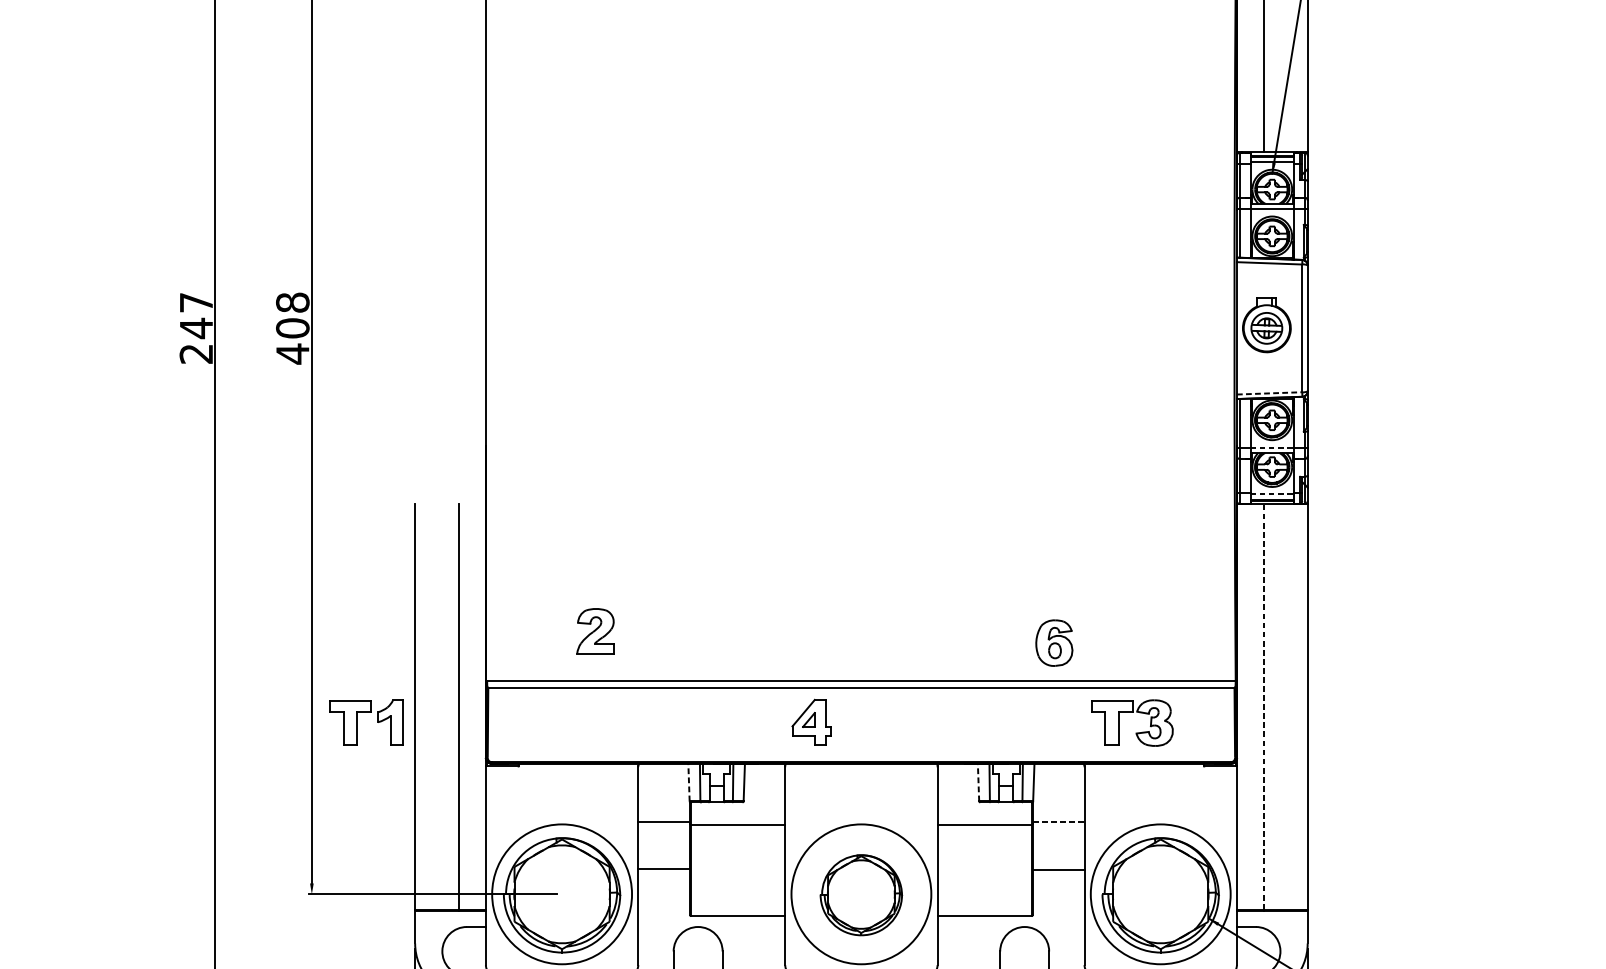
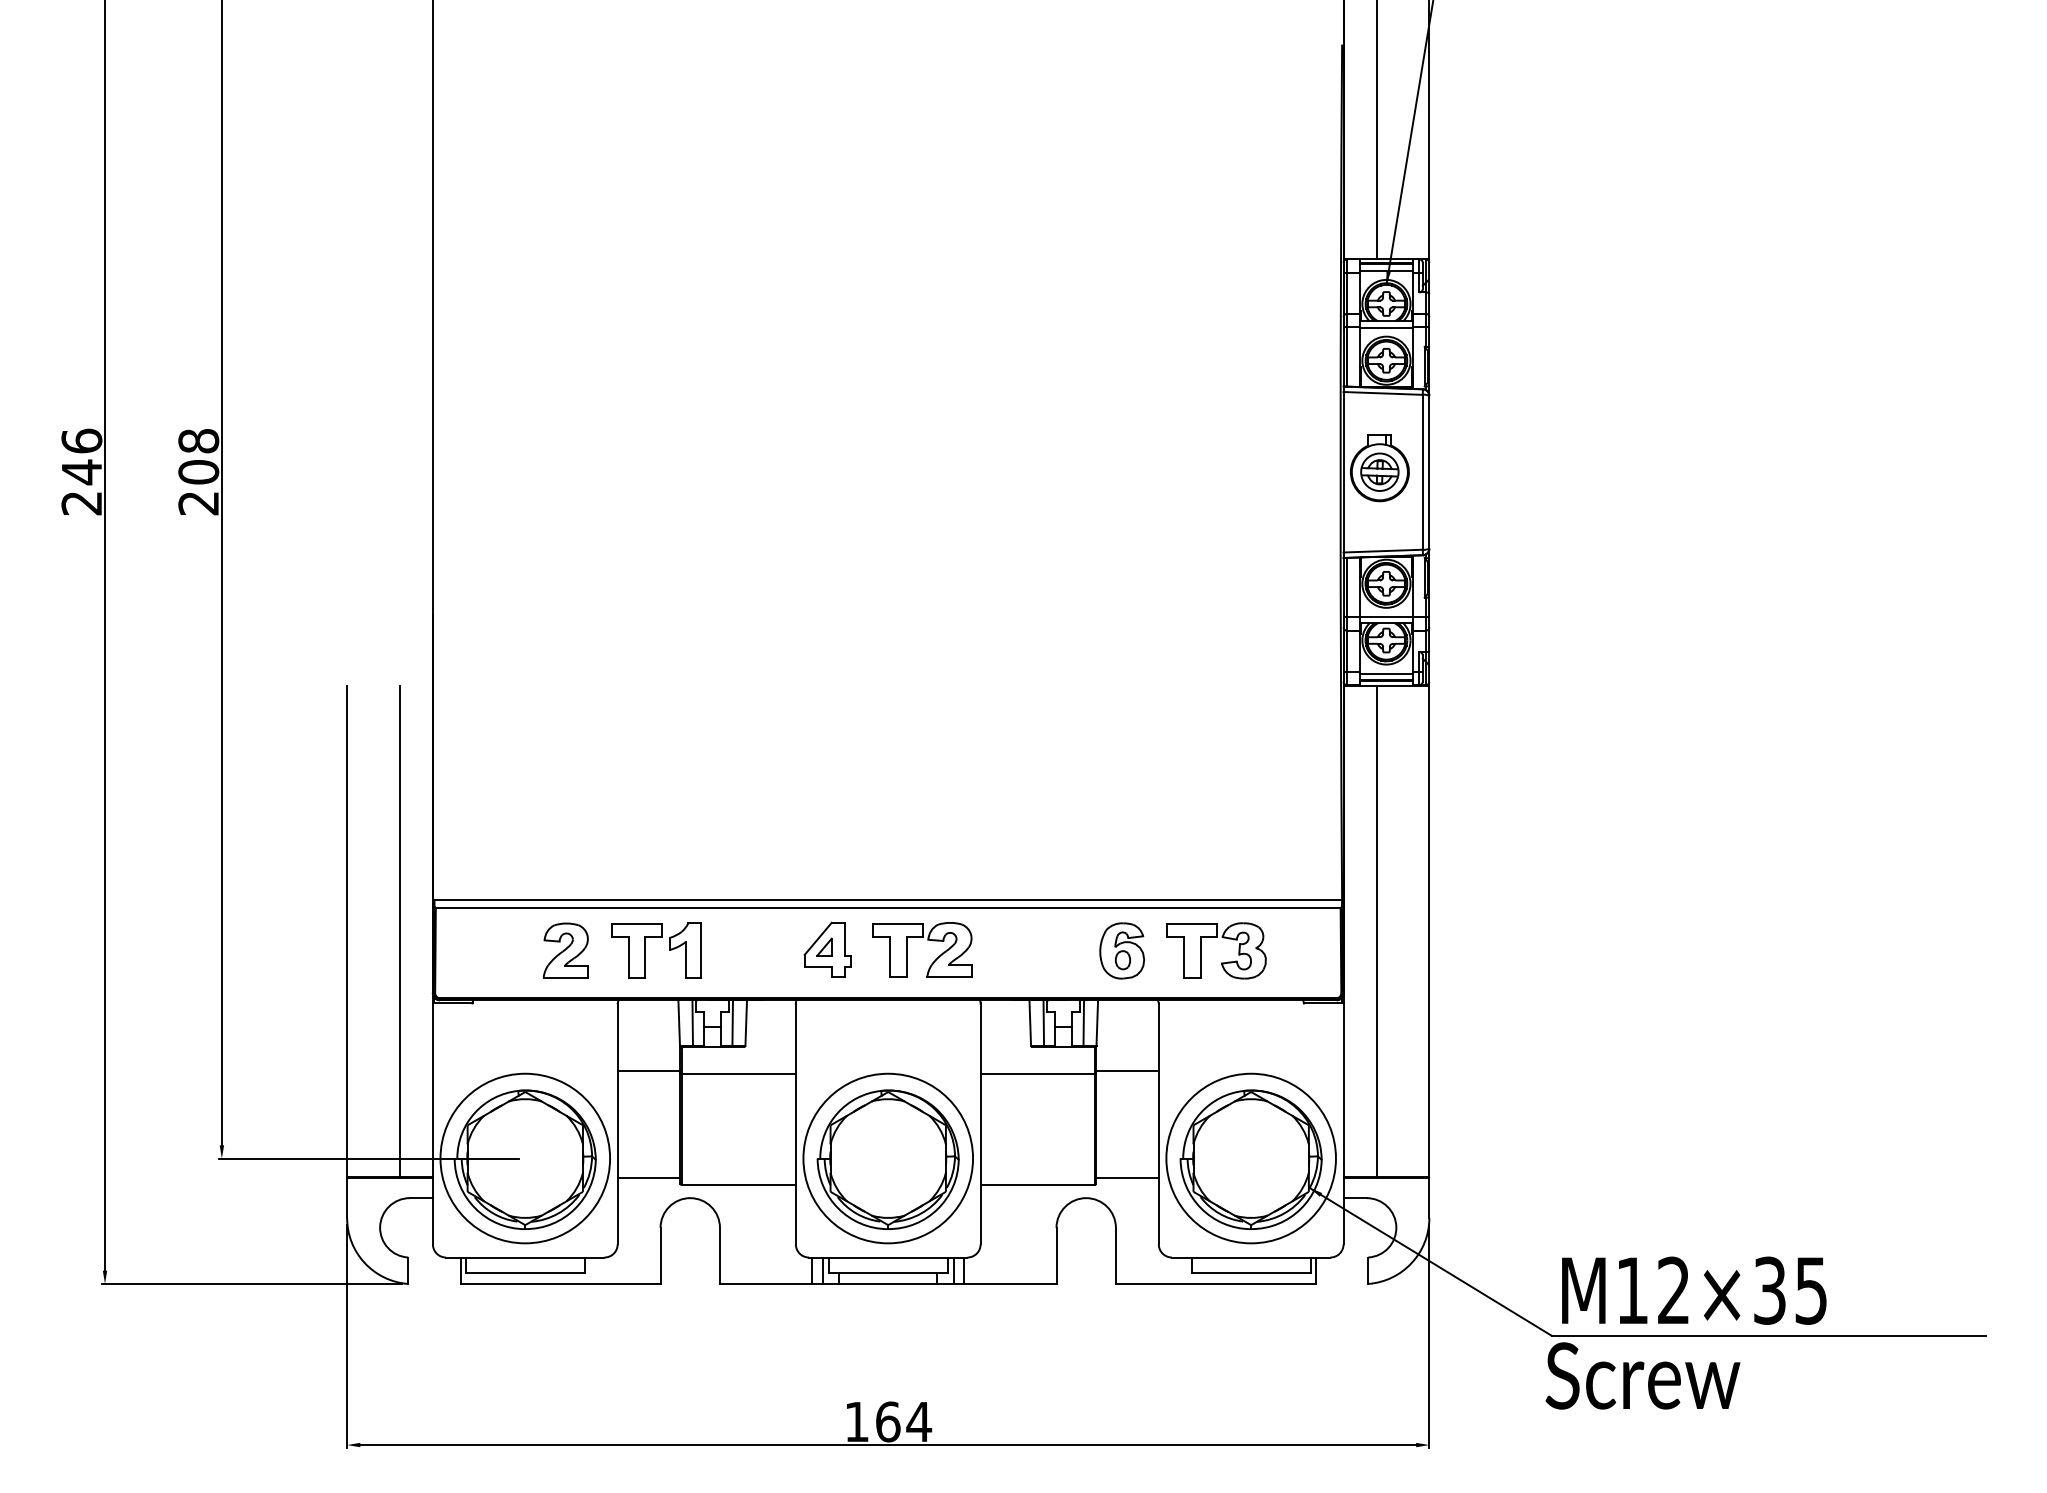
text: (196, 302) -> (81, 440), 247 -> 246
text: (292, 354) -> (198, 503), 408 -> 208
line: (1269, 393) -> (1383, 551), dashed -> solid
line: (1272, 447) -> (1386, 616), dashed -> solid
line: (1272, 494) -> (1386, 673), dashed -> solid
part: (595, 631) -> (565, 950), moved
part: (1054, 642) -> (1122, 950), moved
line: (1264, 707) -> (1376, 931), dashed -> solid
part: (893, 714) -> (927, 940), added
part: (357, 722) -> (645, 950), moved
line: (689, 782) -> (679, 1022), dashed -> solid
line: (978, 782) -> (1030, 1022), dashed -> solid
line: (1058, 821) -> (1127, 1070), dashed -> solid
line: (663, 869) -> (648, 1178), moved
line: (1058, 870) -> (1127, 1178), moved
part: (860, 895) -> (887, 1159), size x1.43

